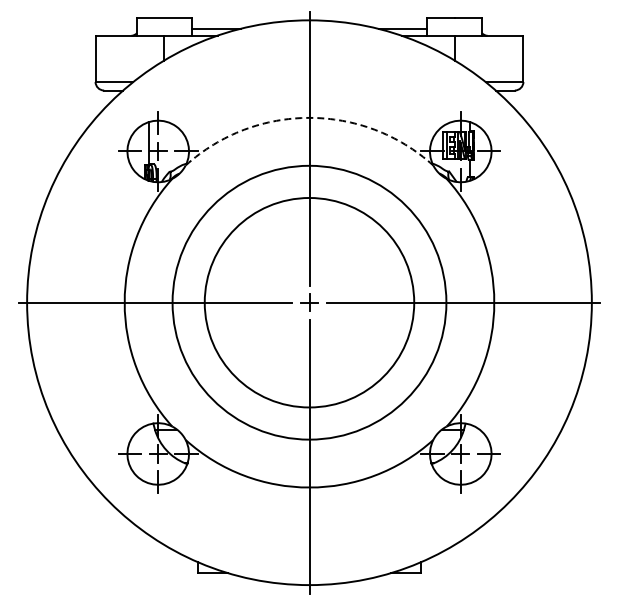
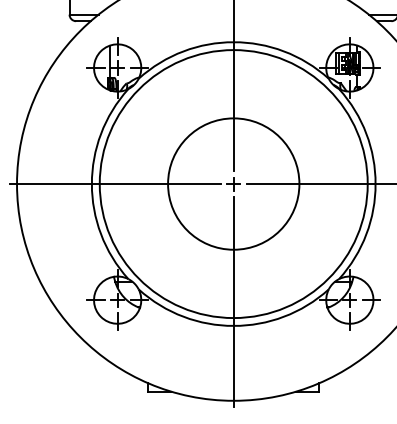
arc: (309, 117) -> (233, 41), dashed -> solid
circle: (309, 302) -> (233, 183), size x0.62
circle: (309, 302) -> (233, 183), size x1.67

